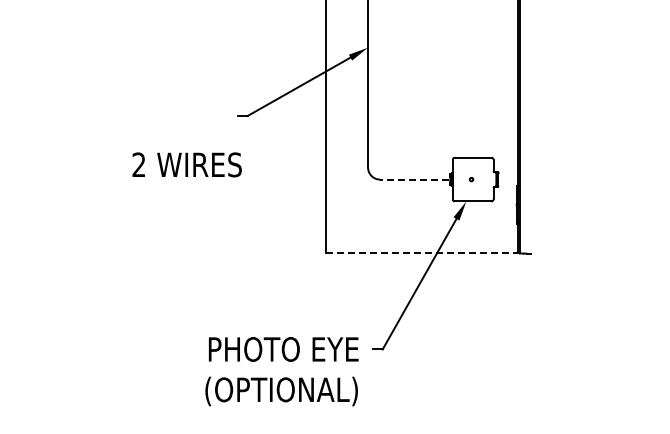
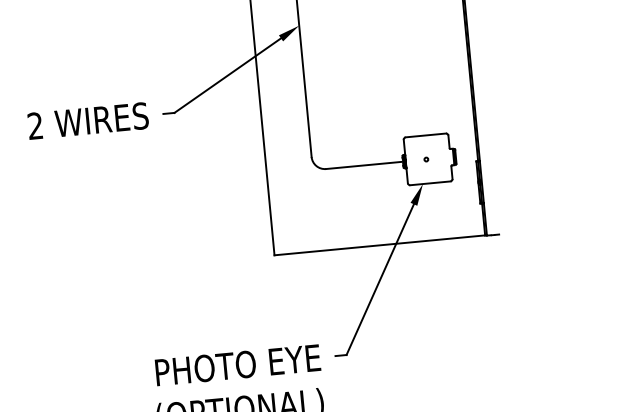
text: (186, 164) -> (87, 120), moved
line: (413, 179) -> (362, 165), dashed -> solid
line: (422, 253) -> (380, 245), dashed -> solid

